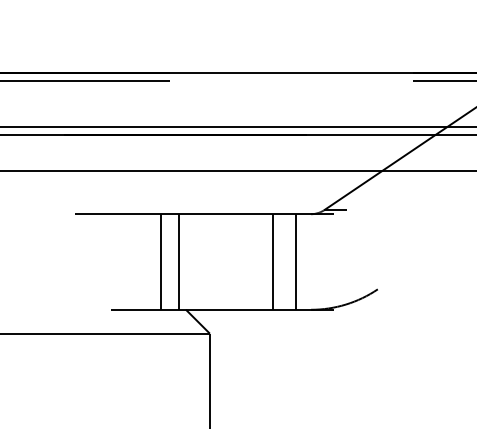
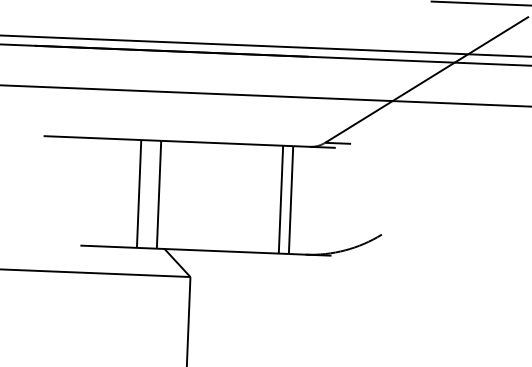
line: (273, 261) -> (281, 199), moved

